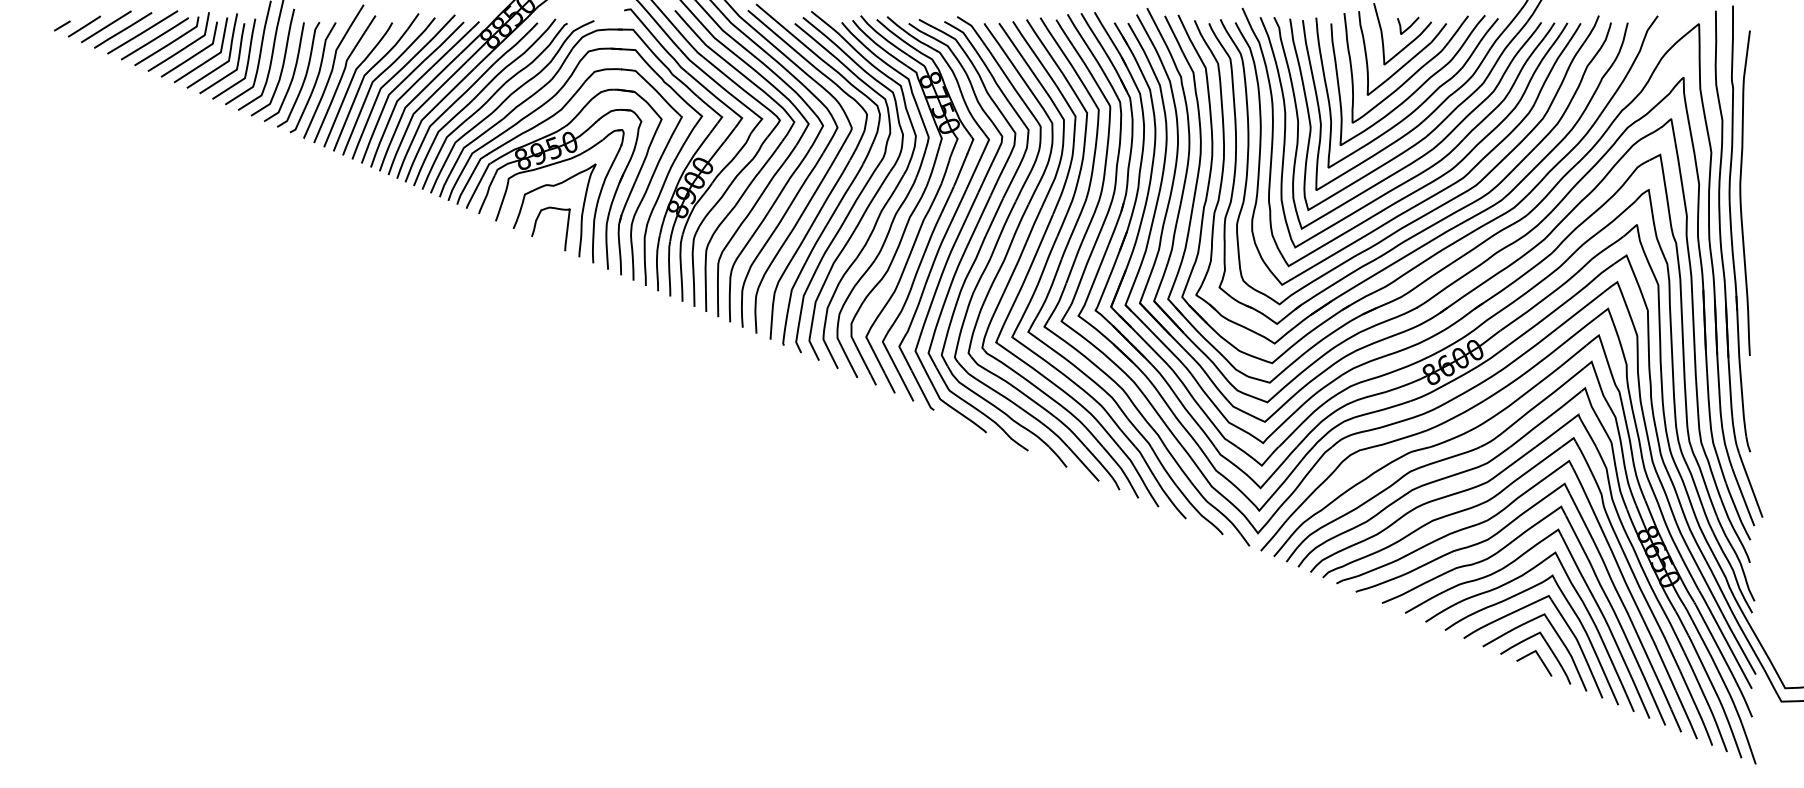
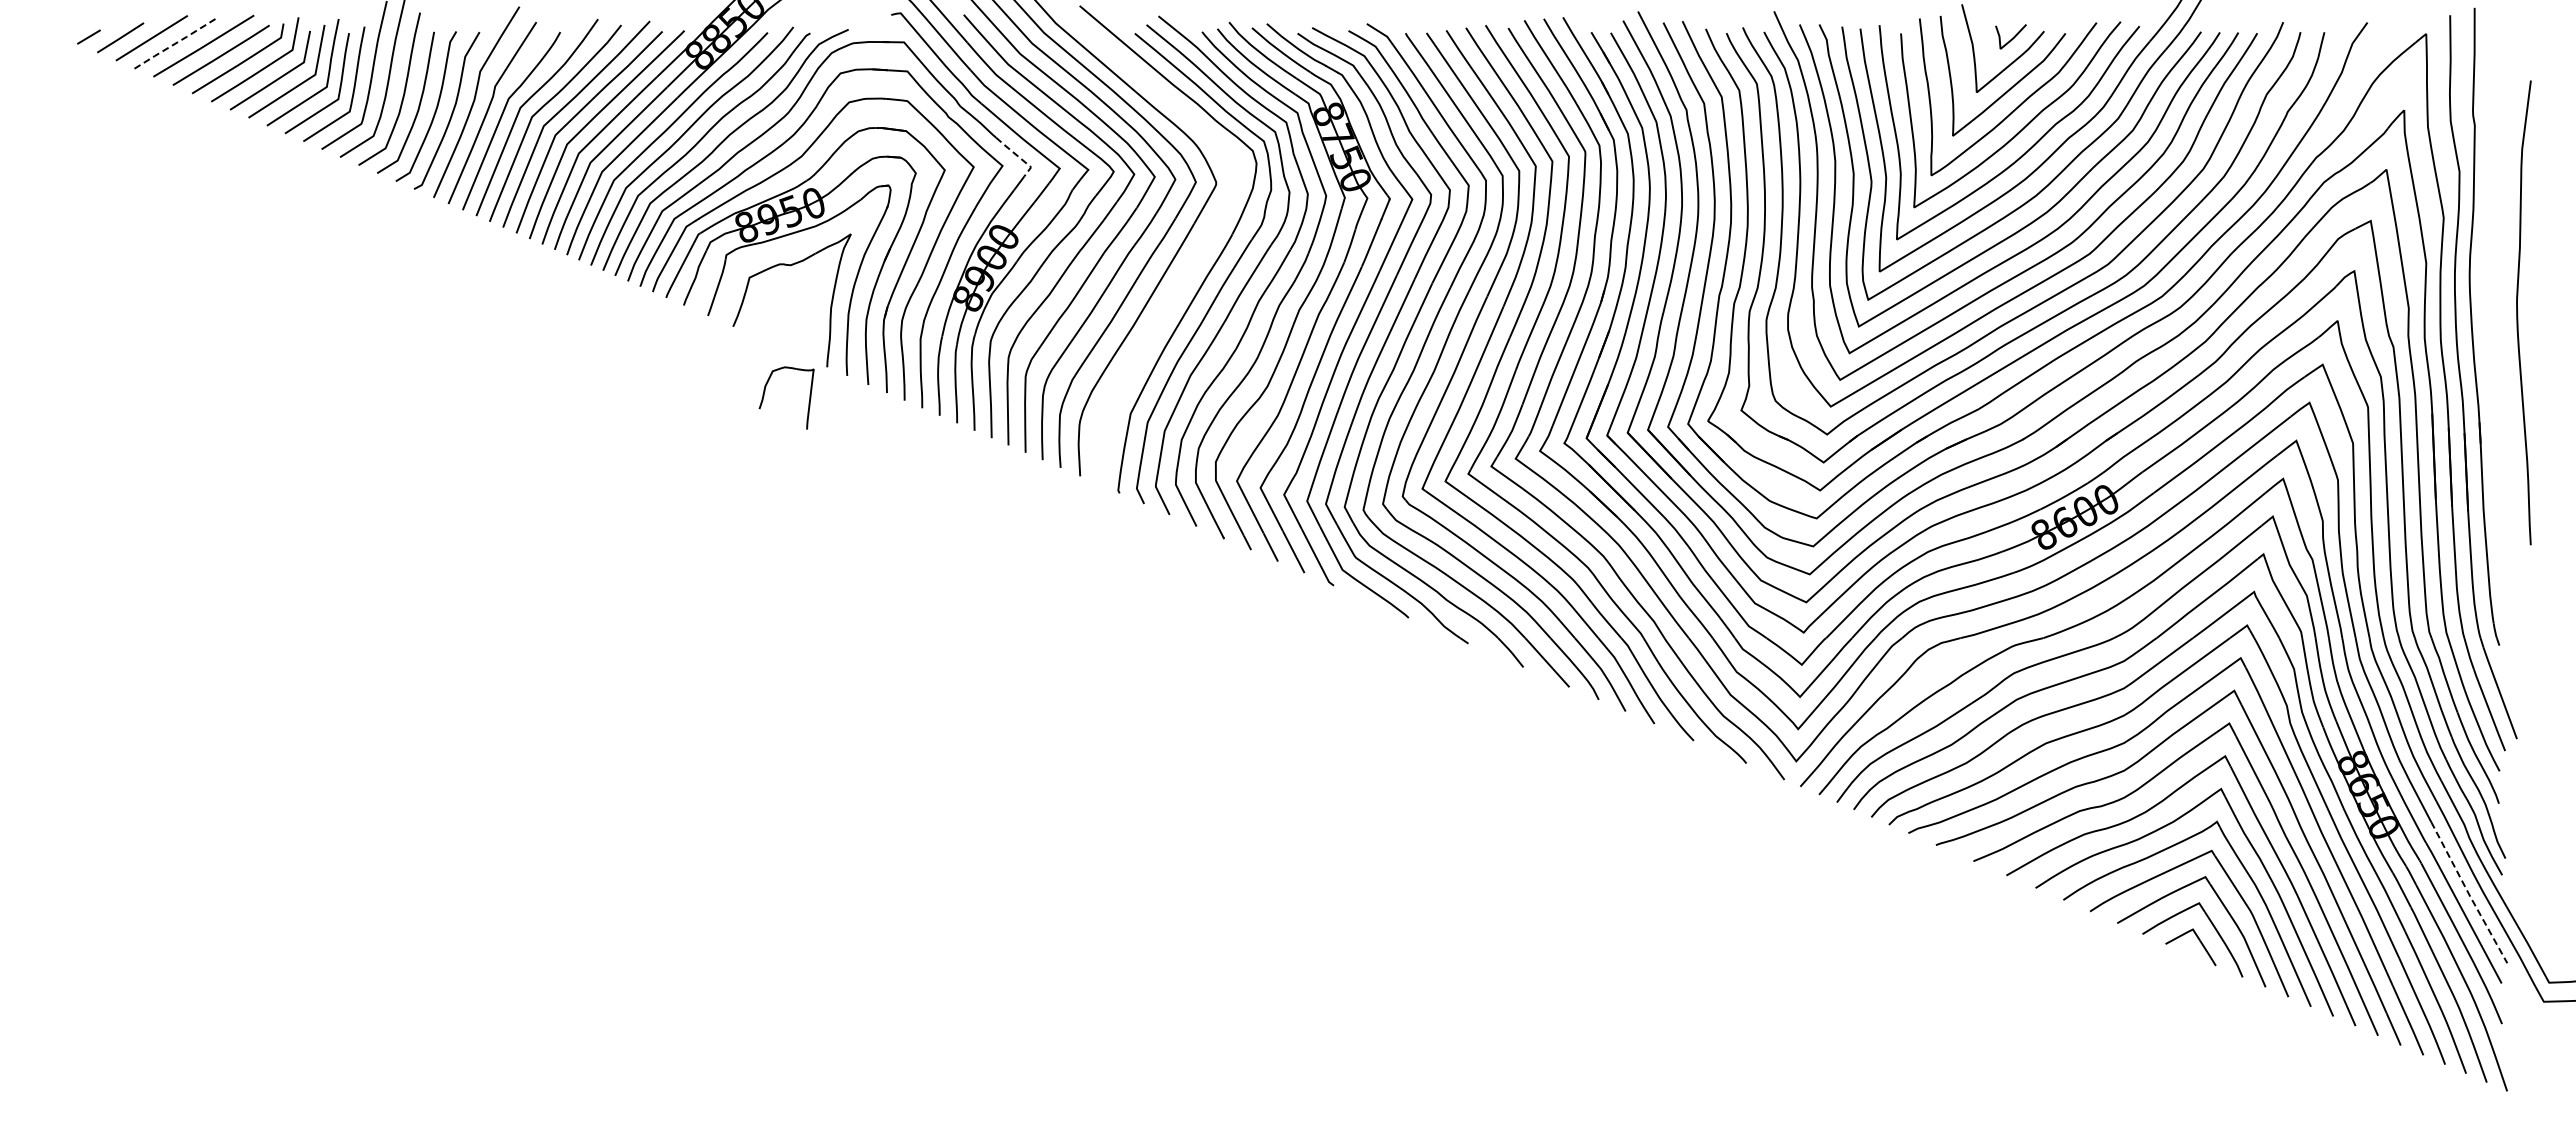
line: (122, 30) -> (175, 43), solid -> dashed
line: (713, 109) -> (1018, 156), solid -> dashed
part: (830, 190) -> (1186, 272), removed
curve: (1741, 193) -> (2518, 313), moved
part: (536, 224) -> (765, 391), moved
line: (1728, 625) -> (2468, 893), solid -> dashed

